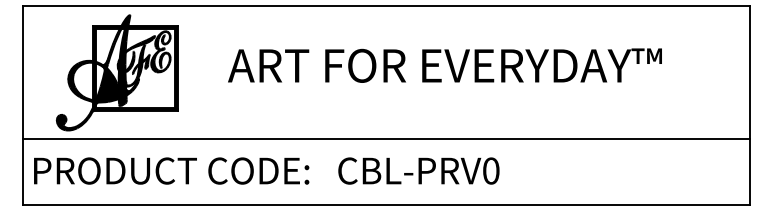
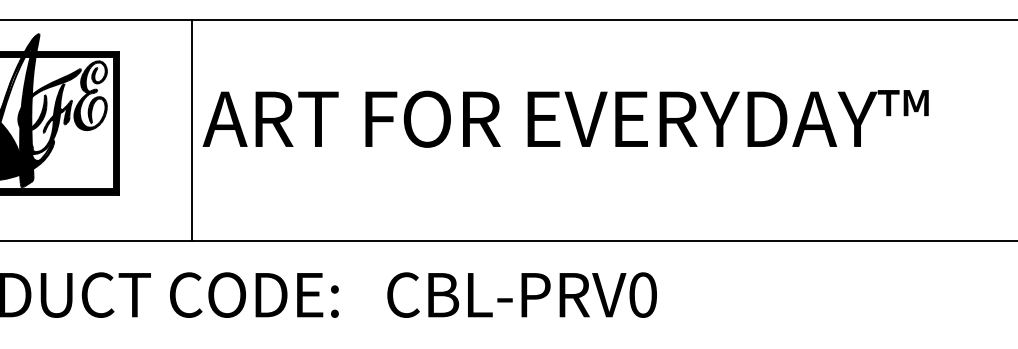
line: (221, 72) -> (191, 130), added

